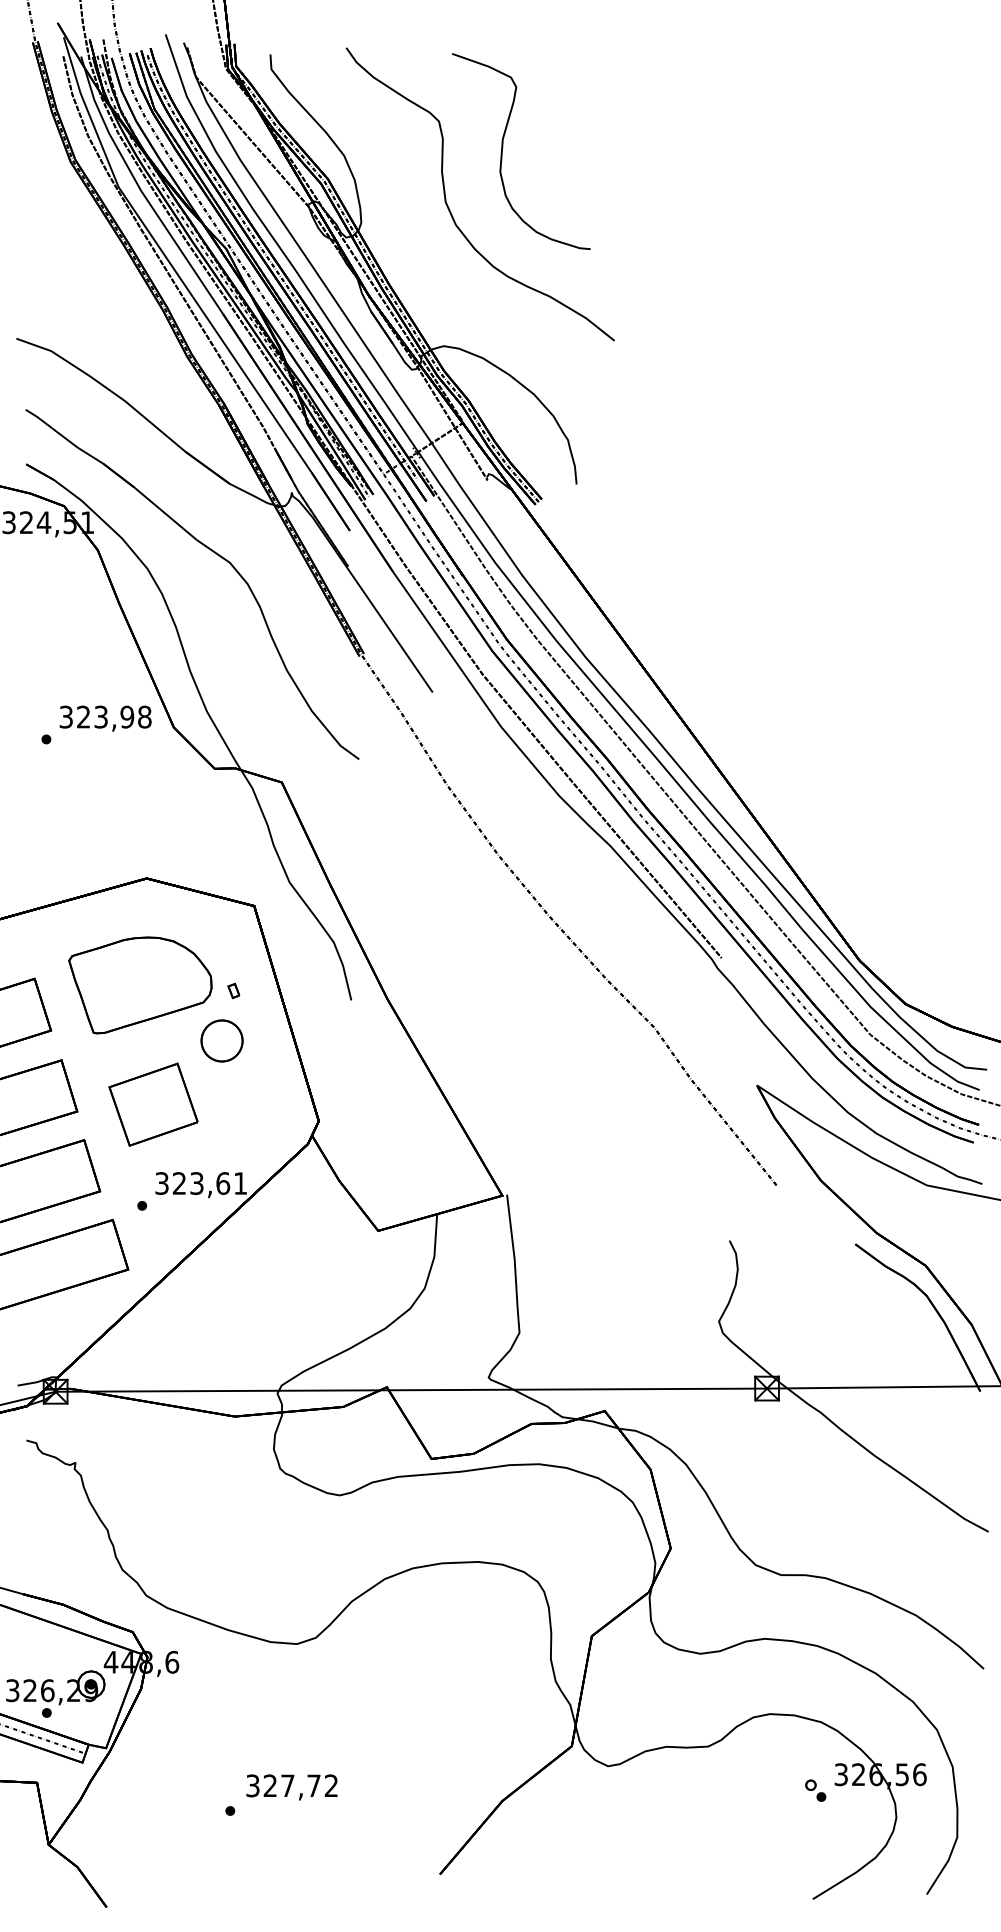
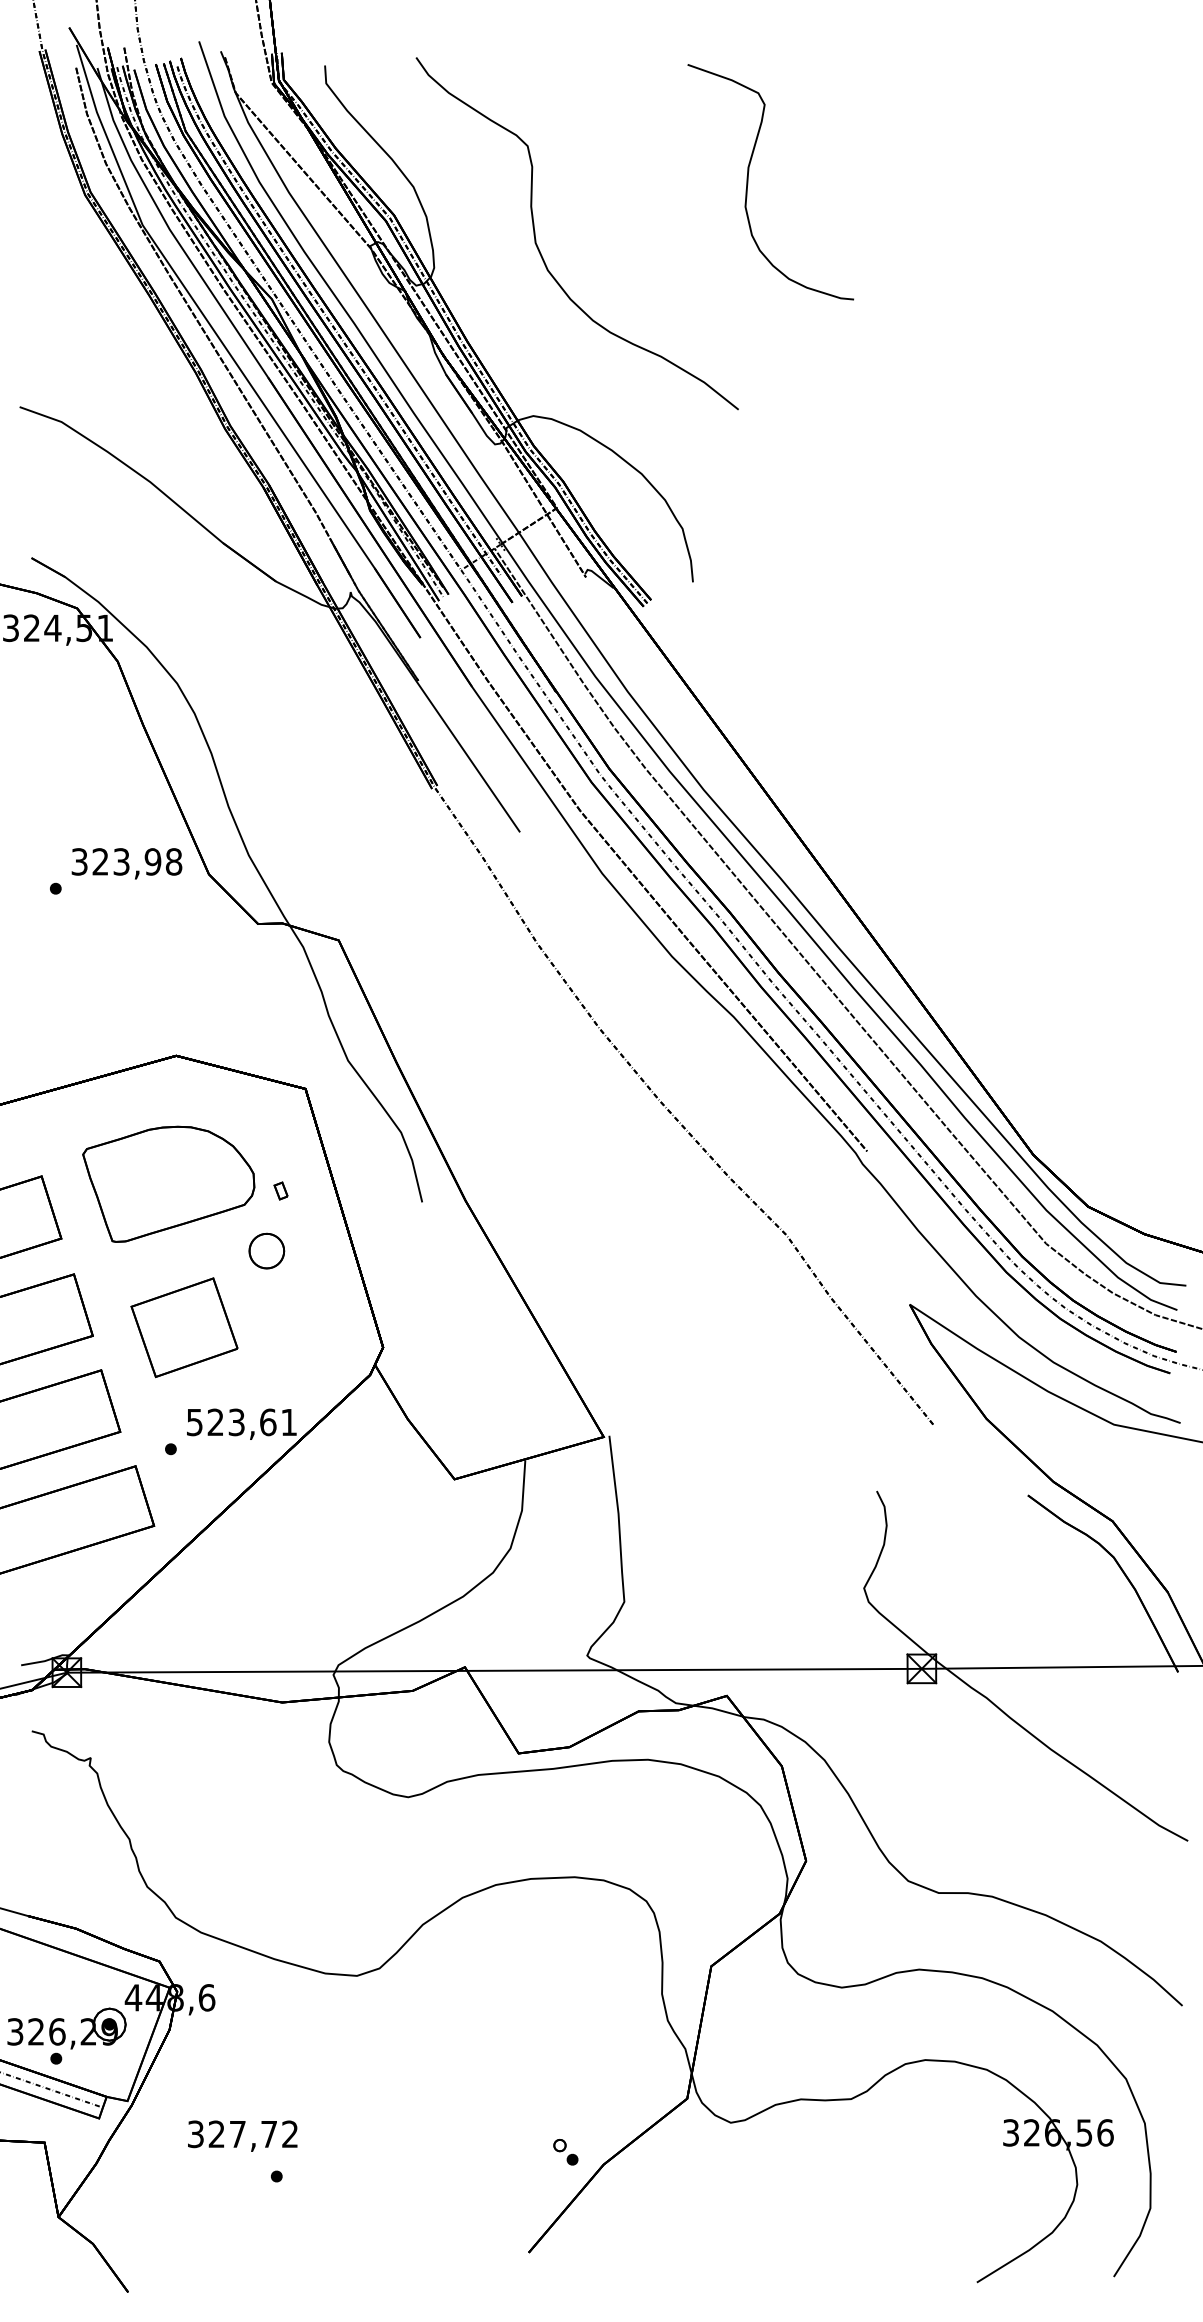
curve: (503, 147) -> (749, 177), moved
part: (214, 553) -> (257, 665), removed
part: (221, 1040) -> (266, 1250), size x0.7
text: (162, 1183) -> (195, 1422), 323,61 -> 523,61
text: (291, 1787) -> (242, 2136), moved
part: (815, 1790) -> (565, 2151), moved

